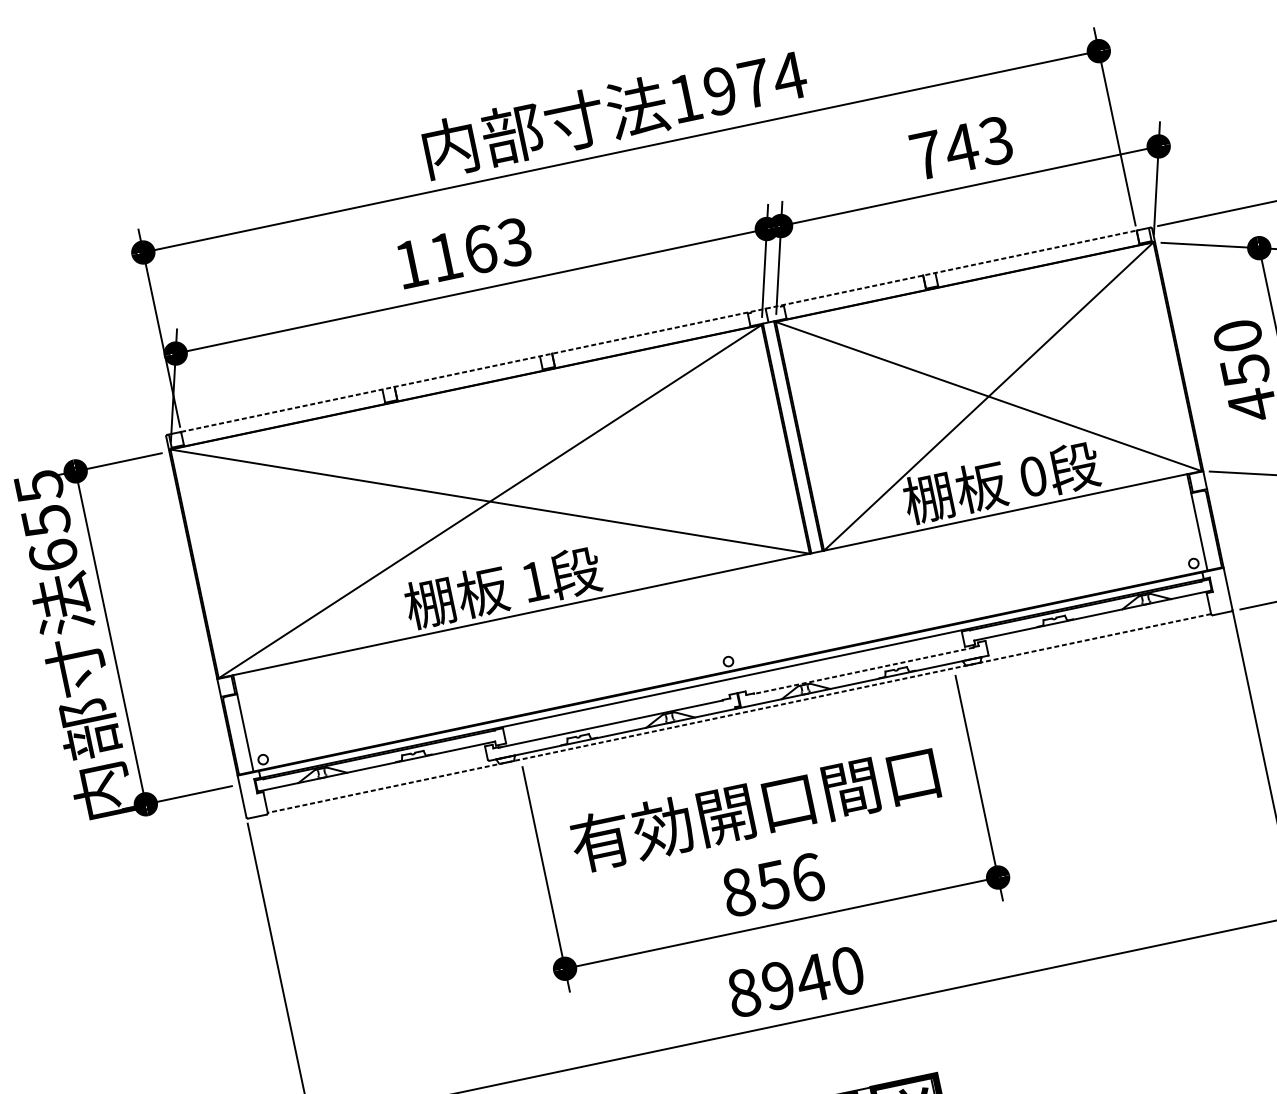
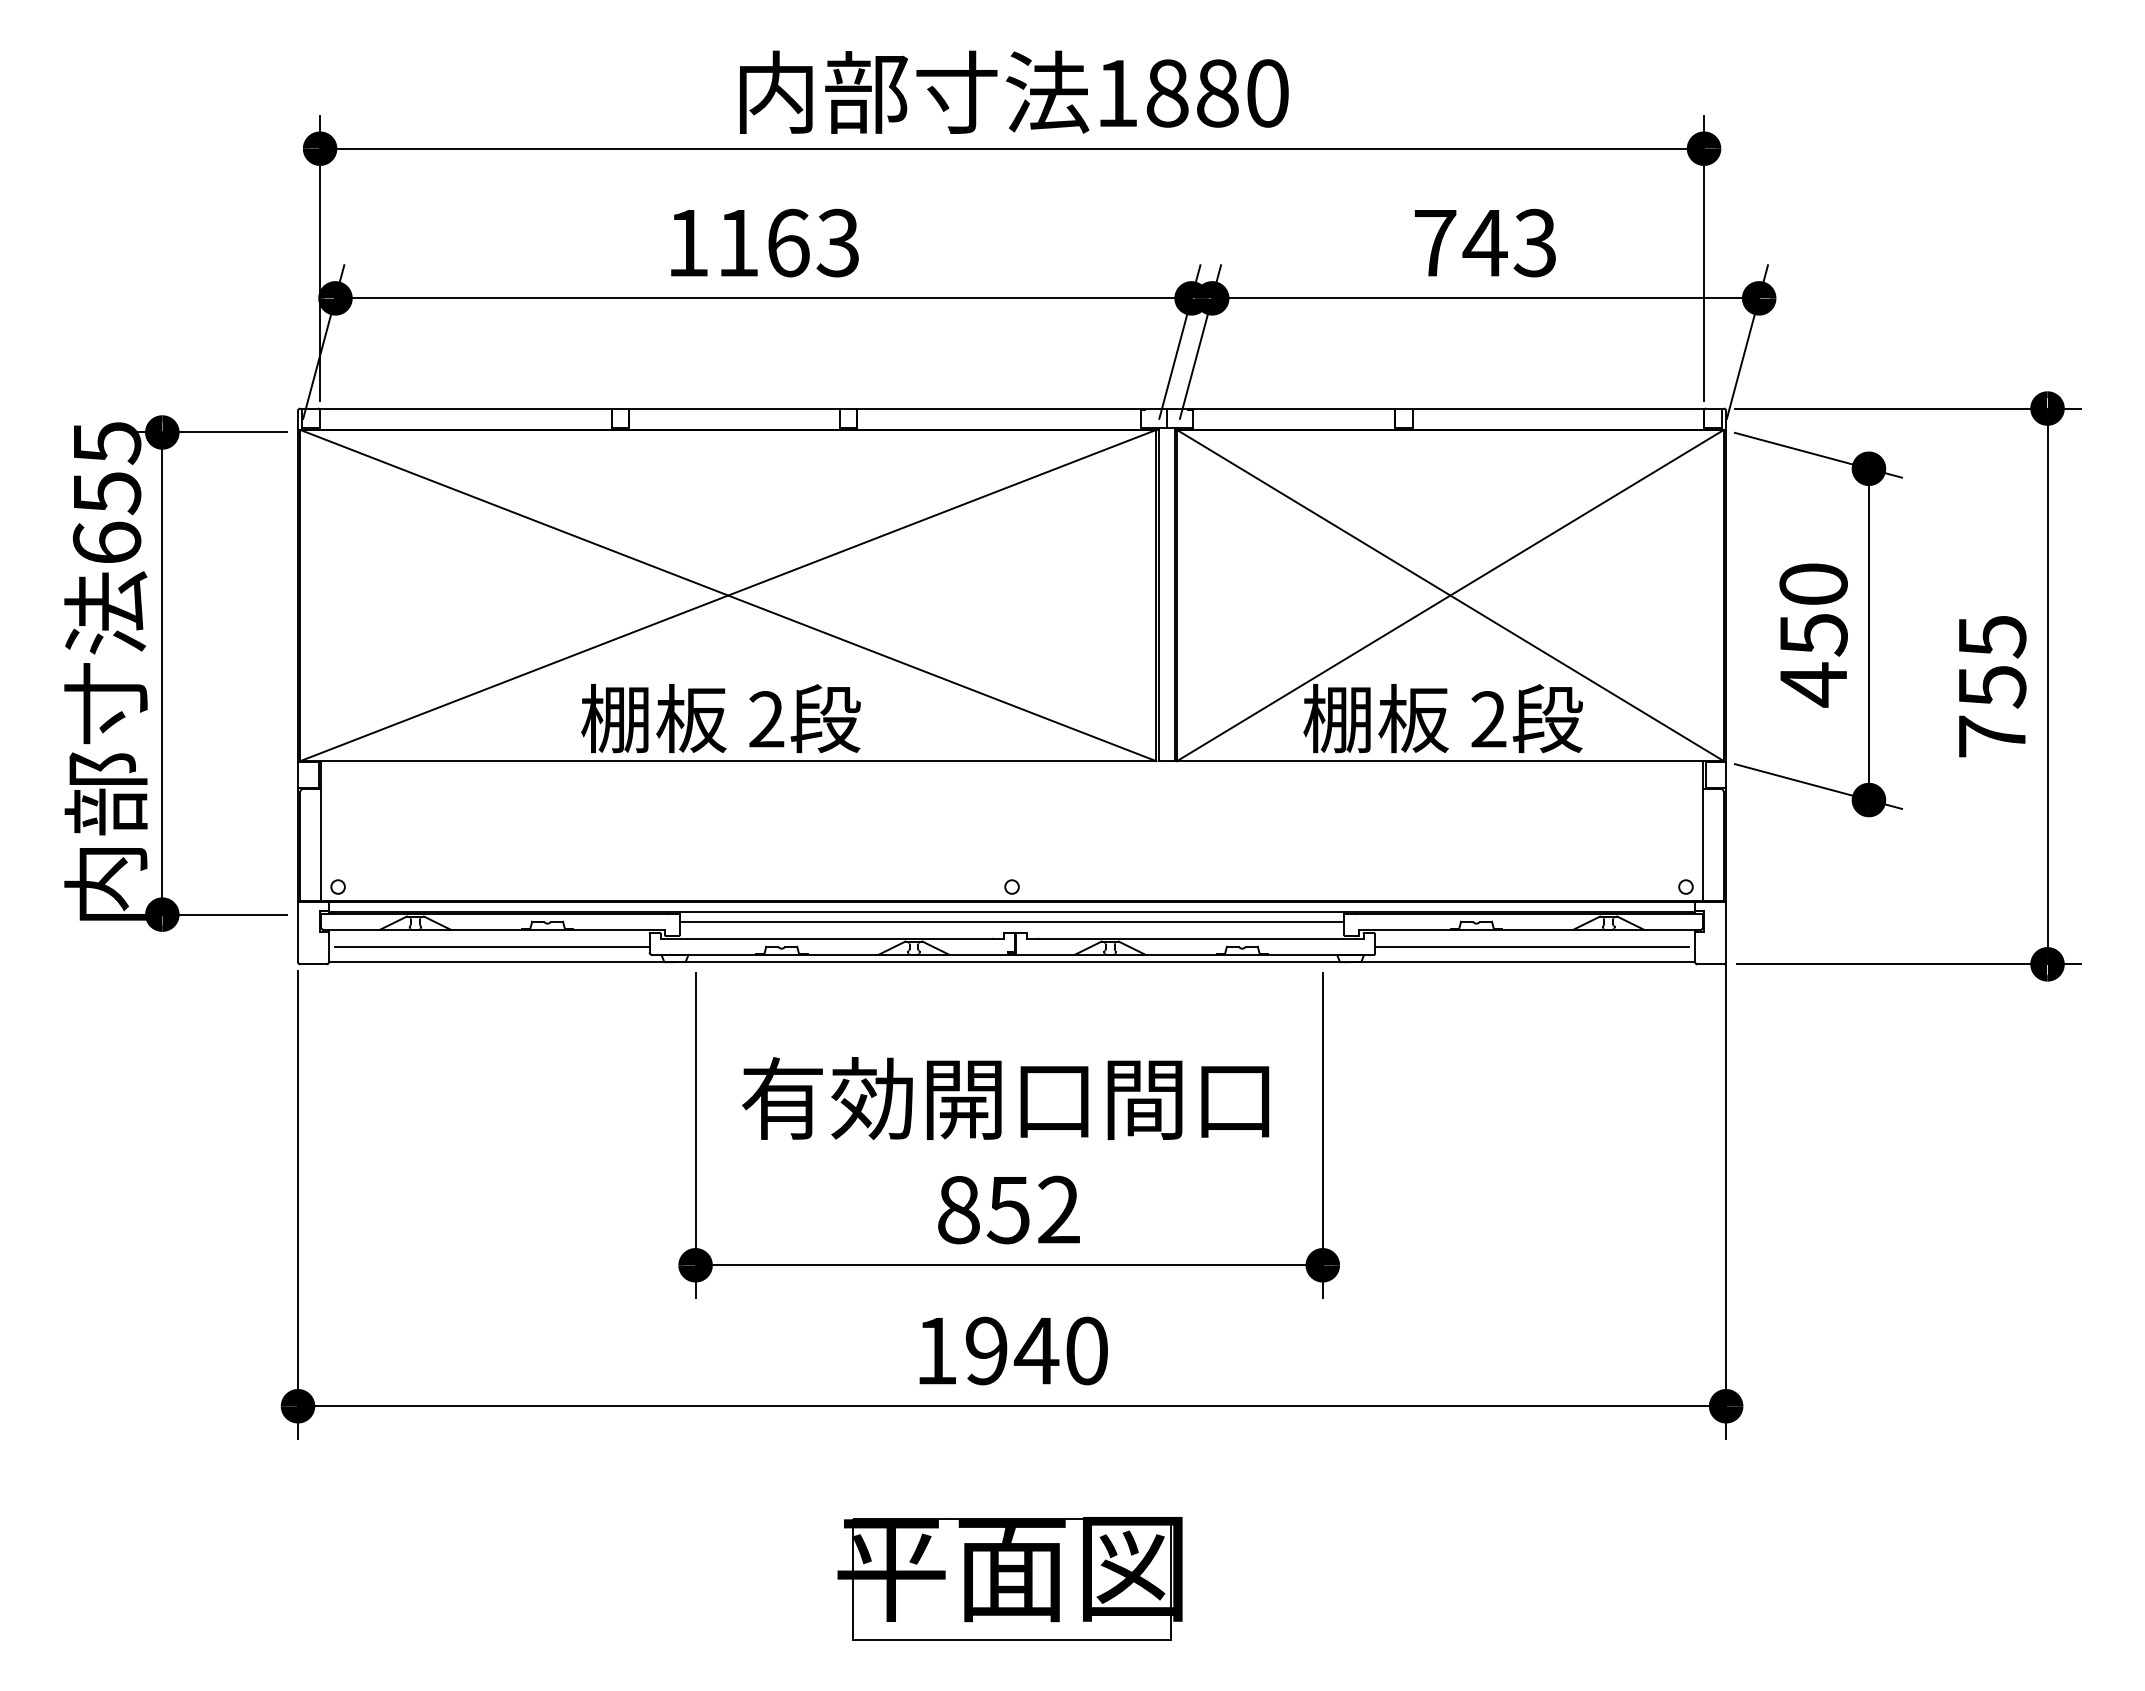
text: (755, 83) -> (1218, 93), 1974 -> 1880
line: (659, 331) -> (1012, 408), dashed -> solid
text: (1033, 476) -> (1488, 719), 0 -> 2
text: (534, 581) -> (766, 719), 1 -> 2
line: (1095, 627) -> (1531, 946), added
line: (863, 670) -> (1196, 939), dashed -> solid
line: (733, 685) -> (1011, 921), added
line: (739, 713) -> (1011, 962), dashed -> solid
line: (378, 778) -> (492, 946), added
text: (808, 877) -> (1059, 1209), 856 -> 852
text: (743, 993) -> (936, 1351), 8940 -> 1940

